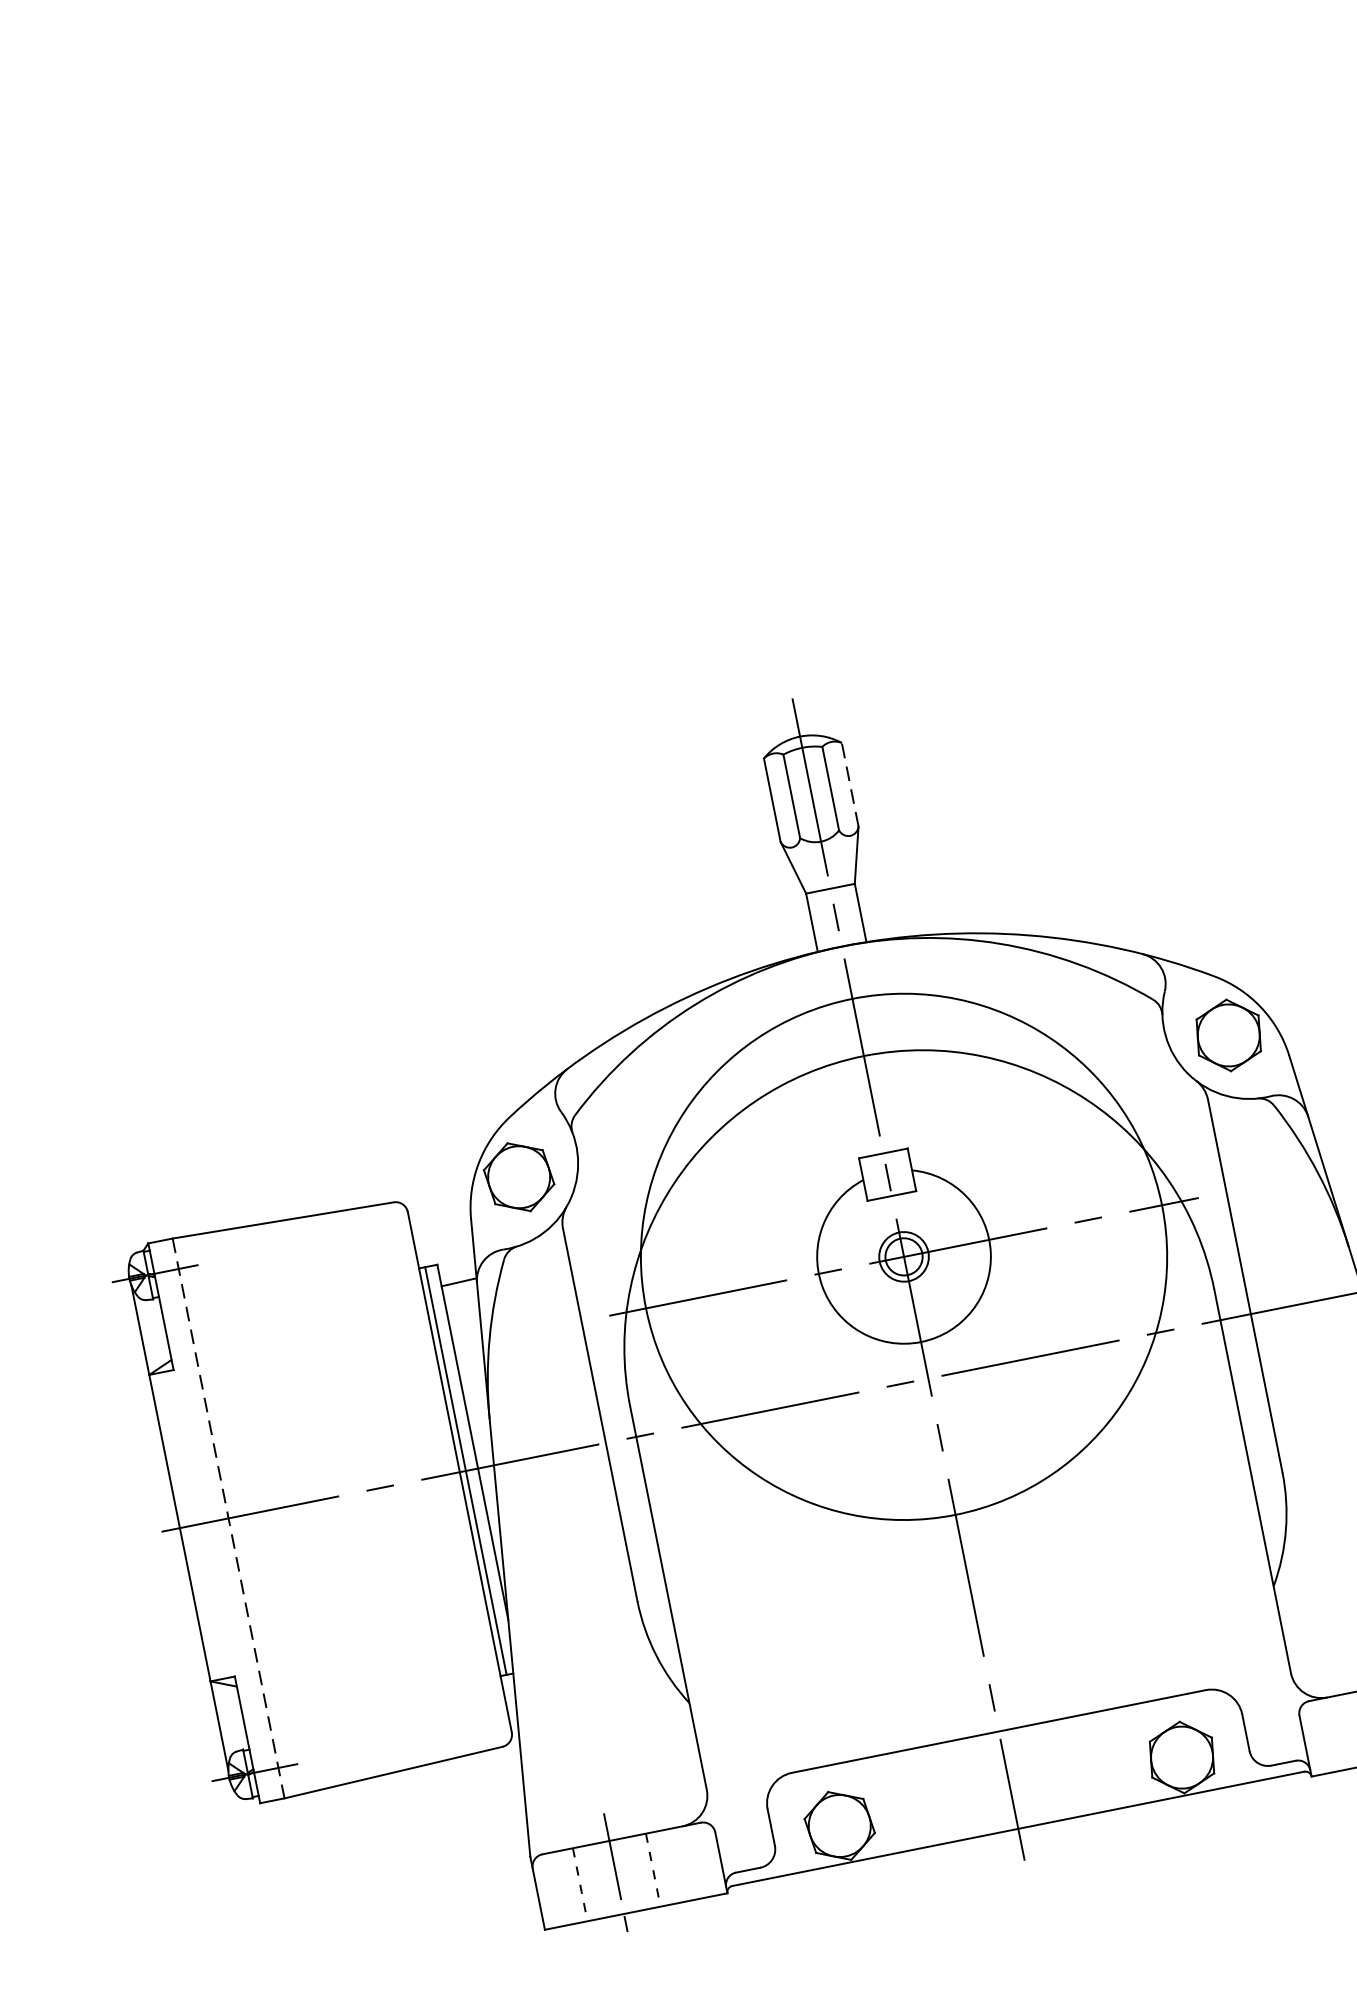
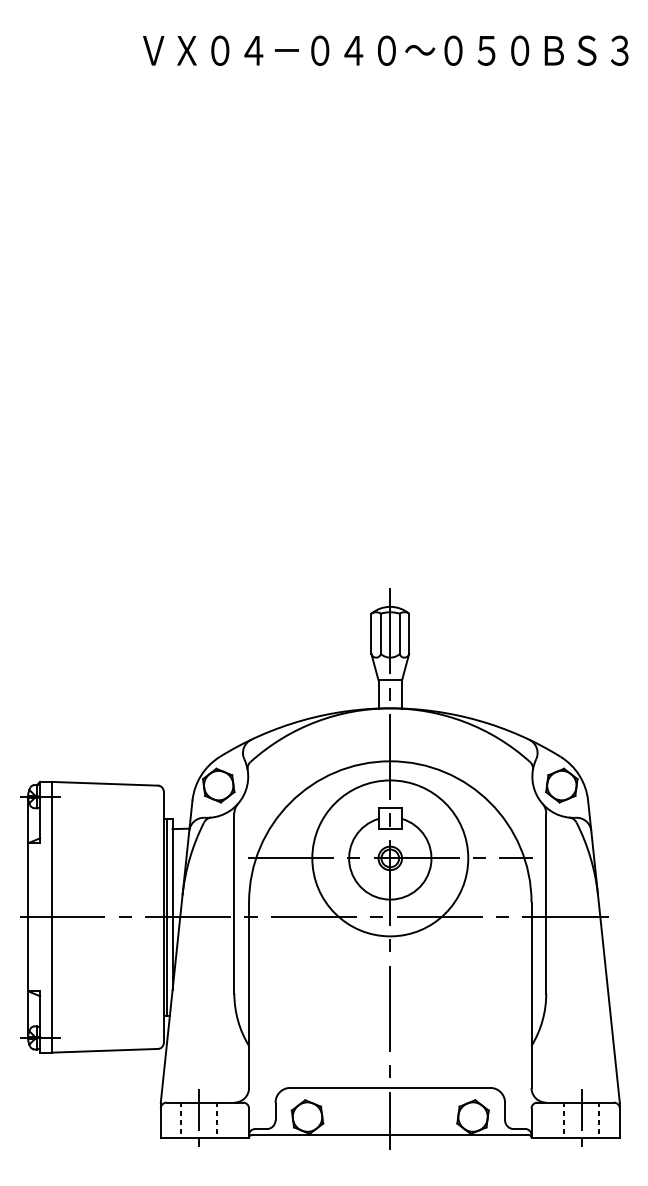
line: (850, 783) -> (409, 633), dashed -> solid
circle: (904, 1256) -> (390, 858), size x0.62
line: (227, 1519) -> (51, 917), dashed -> solid

